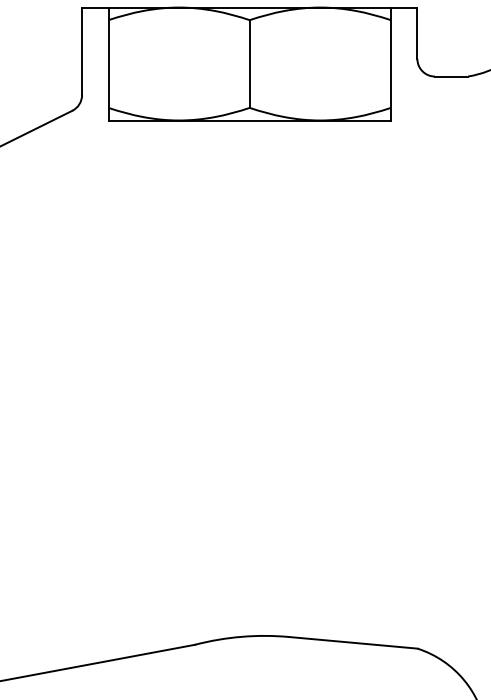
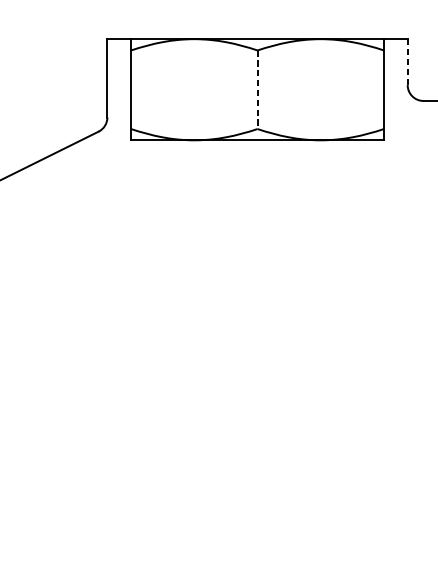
line: (417, 33) -> (407, 62), solid -> dashed
line: (249, 64) -> (257, 90), solid -> dashed

